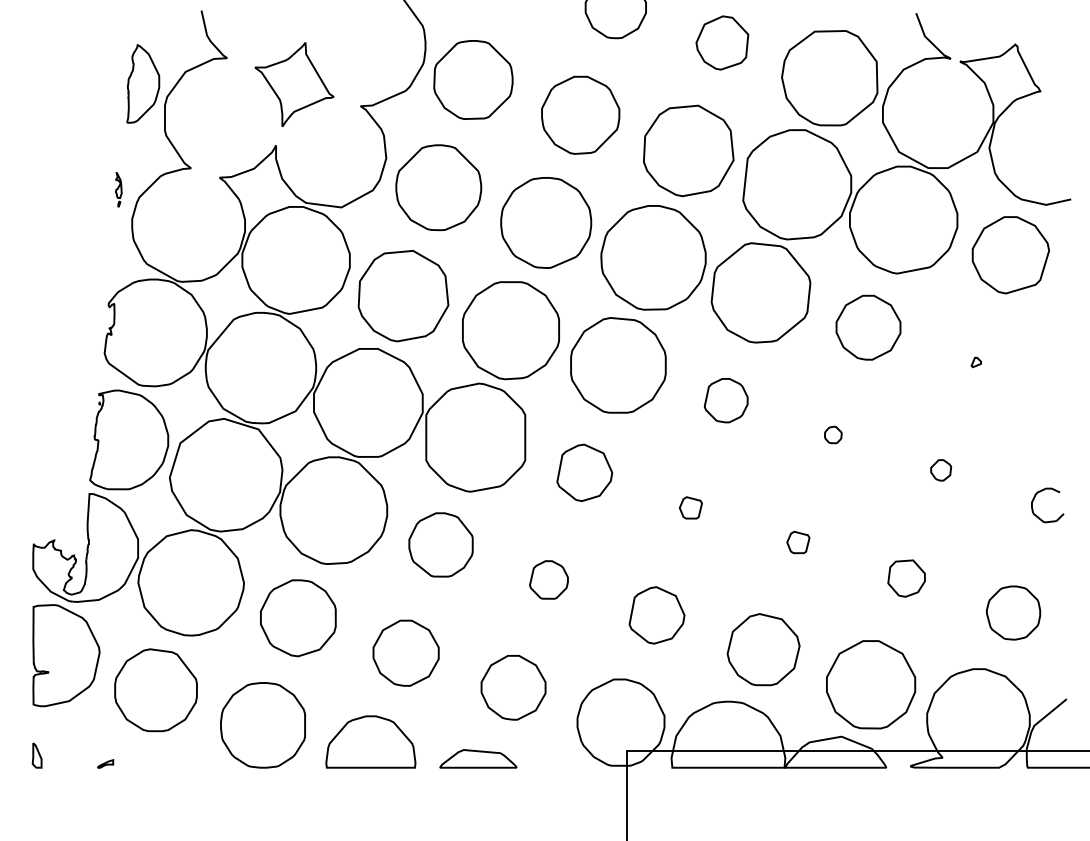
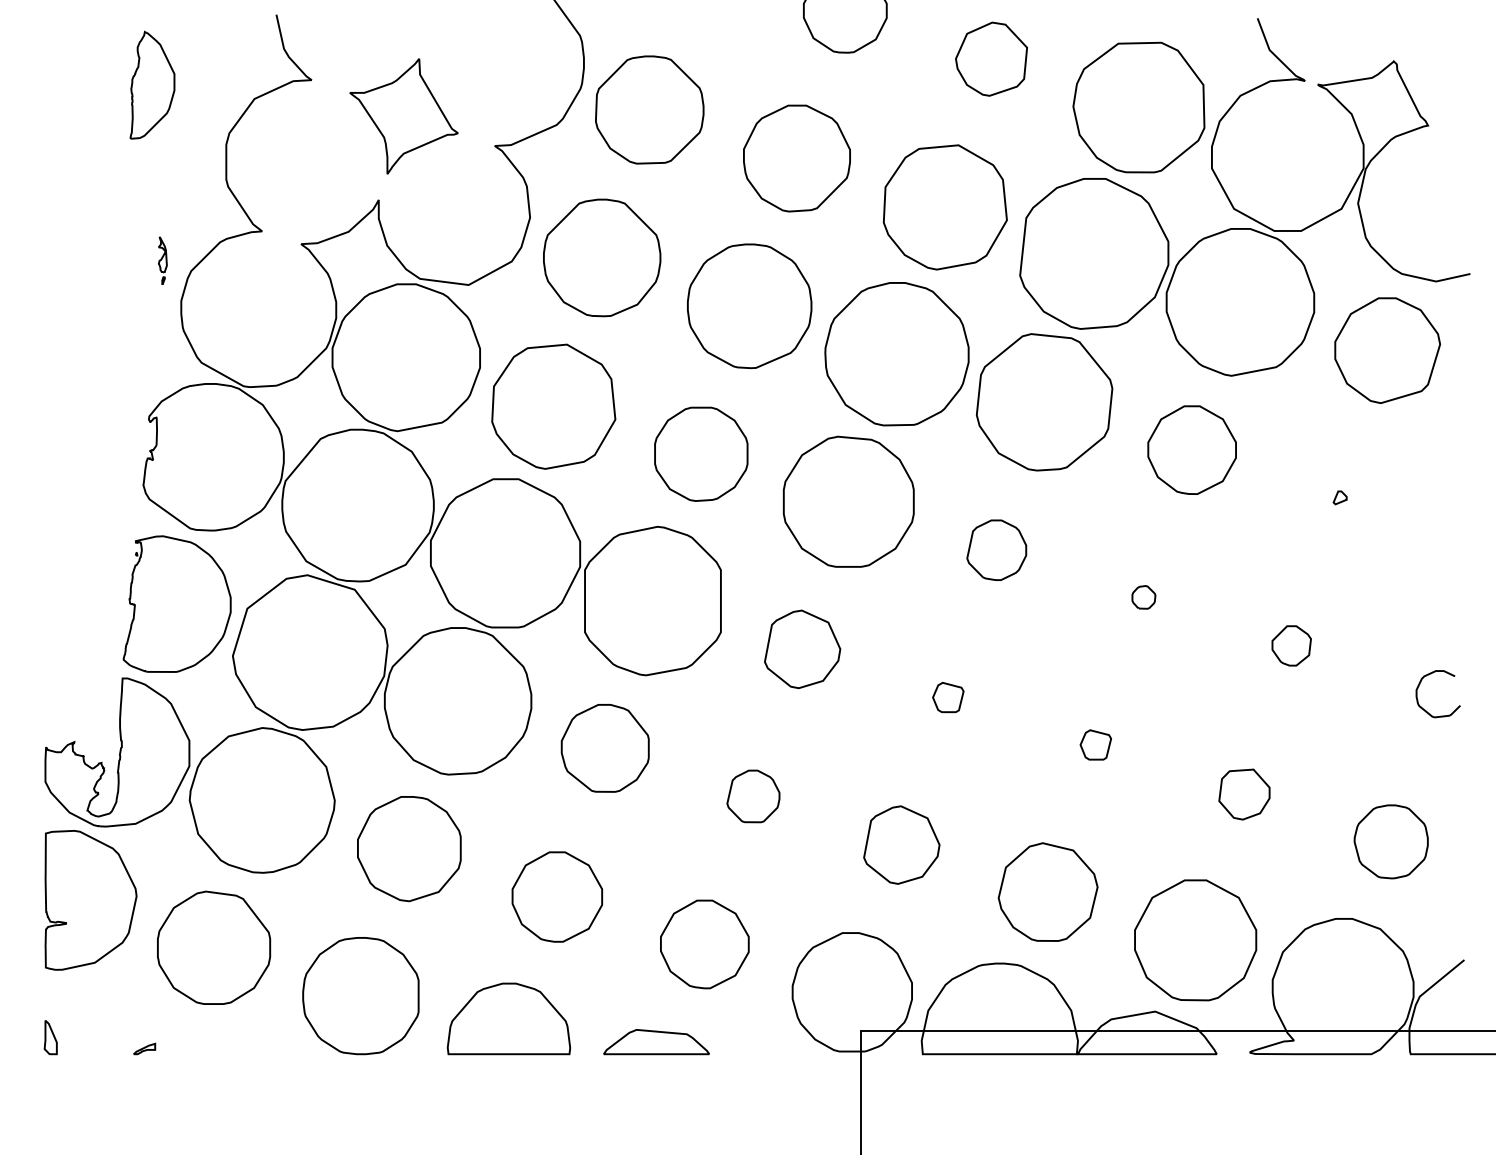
part: (143, 83) -> (152, 84), moved
part: (510, 330) -> (700, 453), size x0.7
part: (941, 470) -> (1292, 646), size x1.4

